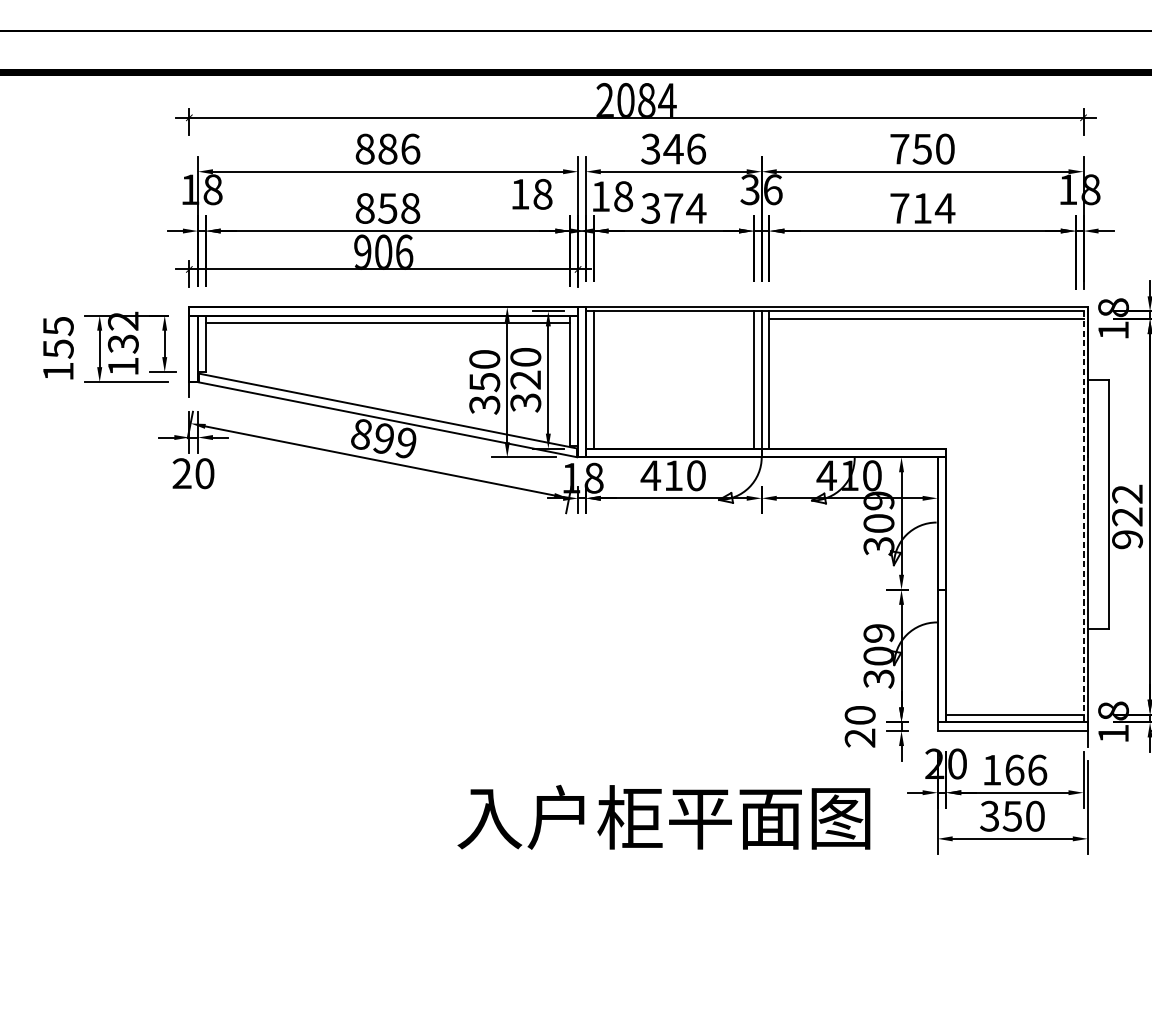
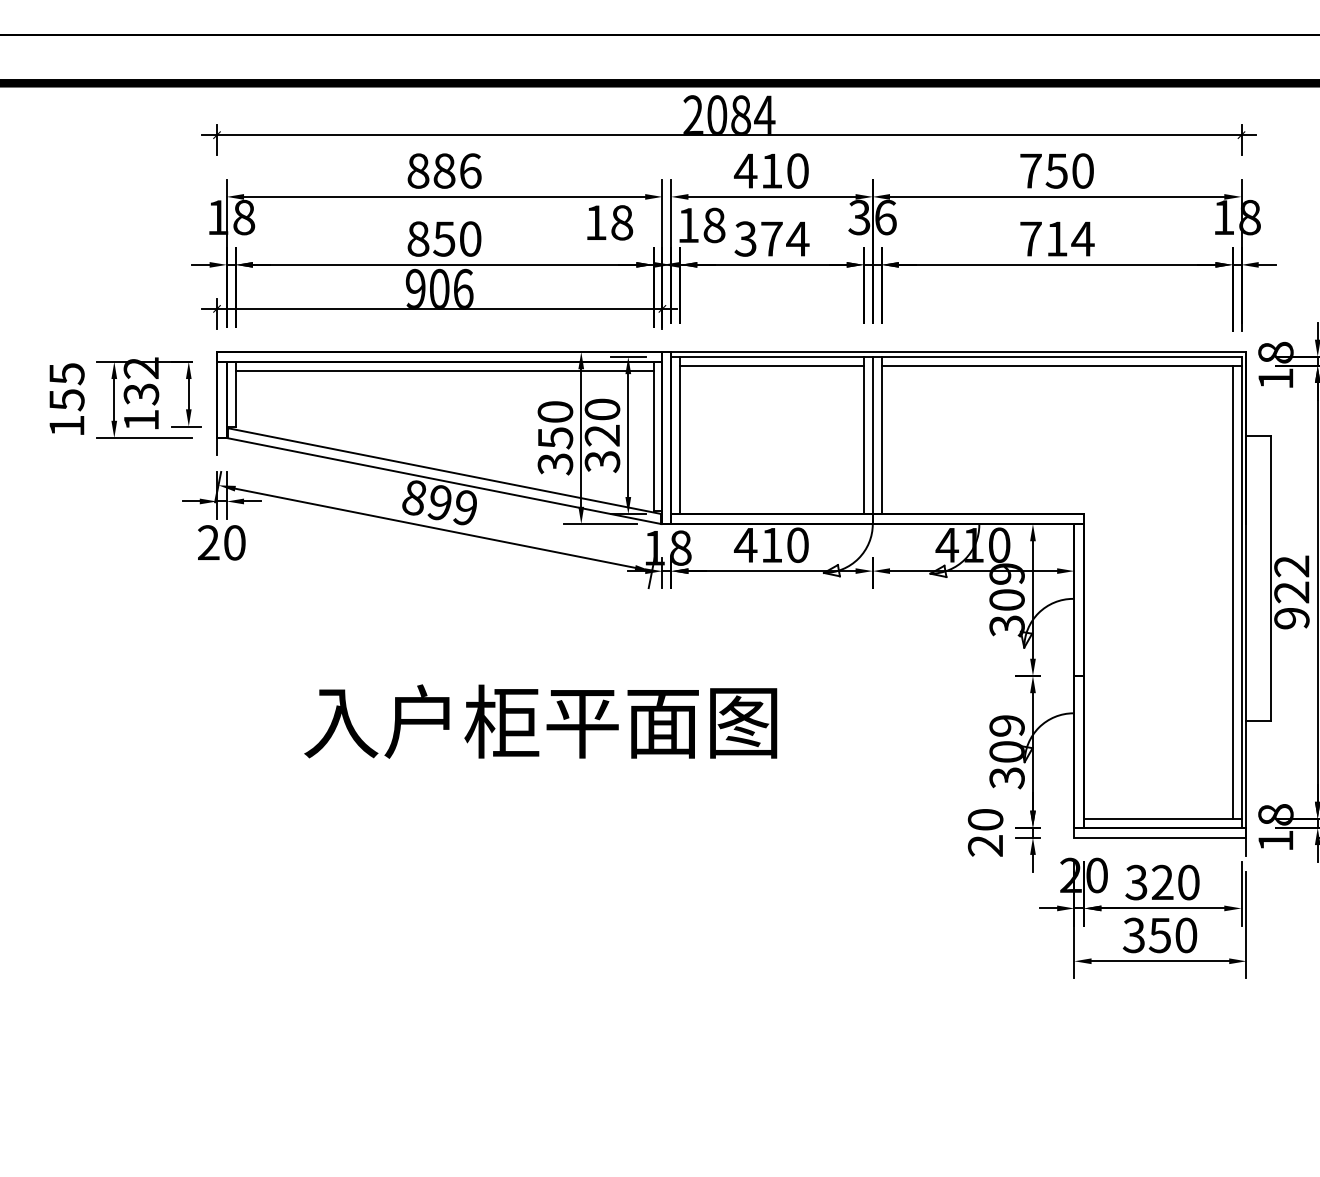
text: (672, 148) -> (770, 170), 346 -> 410
text: (410, 208) -> (470, 238), 858 -> 850
line: (673, 318) -> (771, 365), added
line: (1075, 516) -> (1232, 592), added
line: (1083, 516) -> (1241, 592), dashed -> solid
text: (1014, 770) -> (1162, 882), 166 -> 320
text: (663, 817) -> (540, 721), moved

